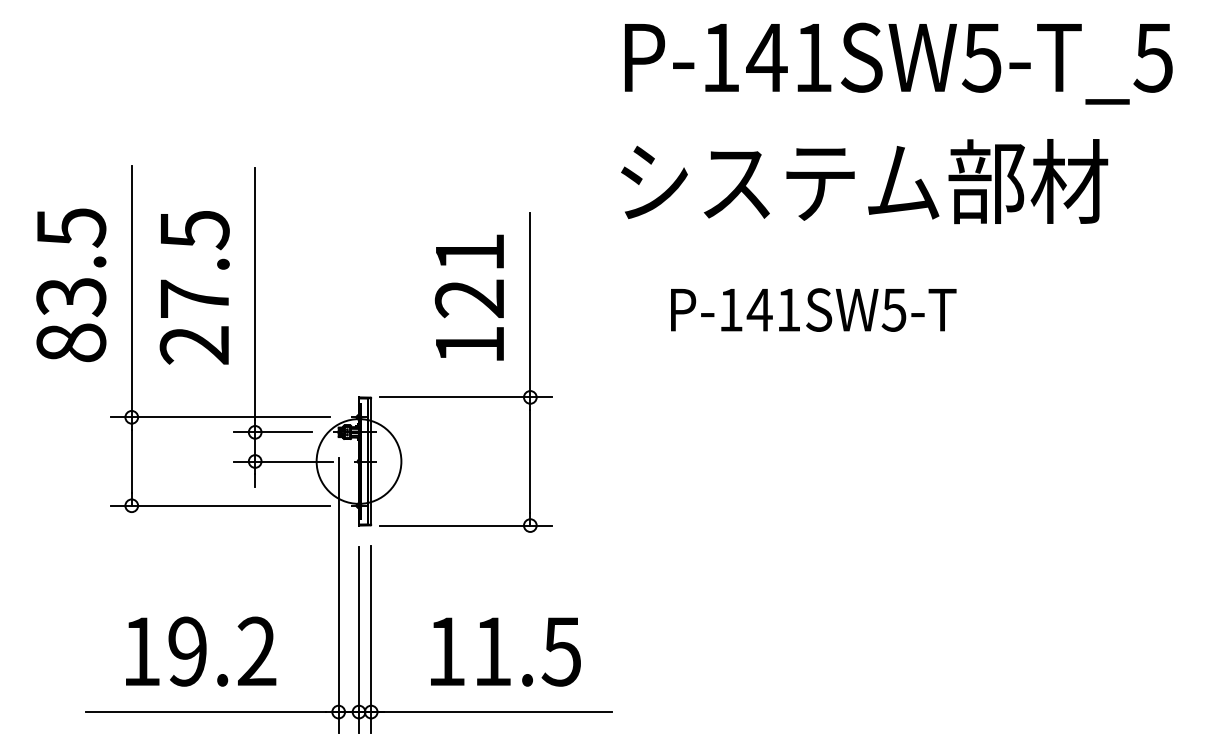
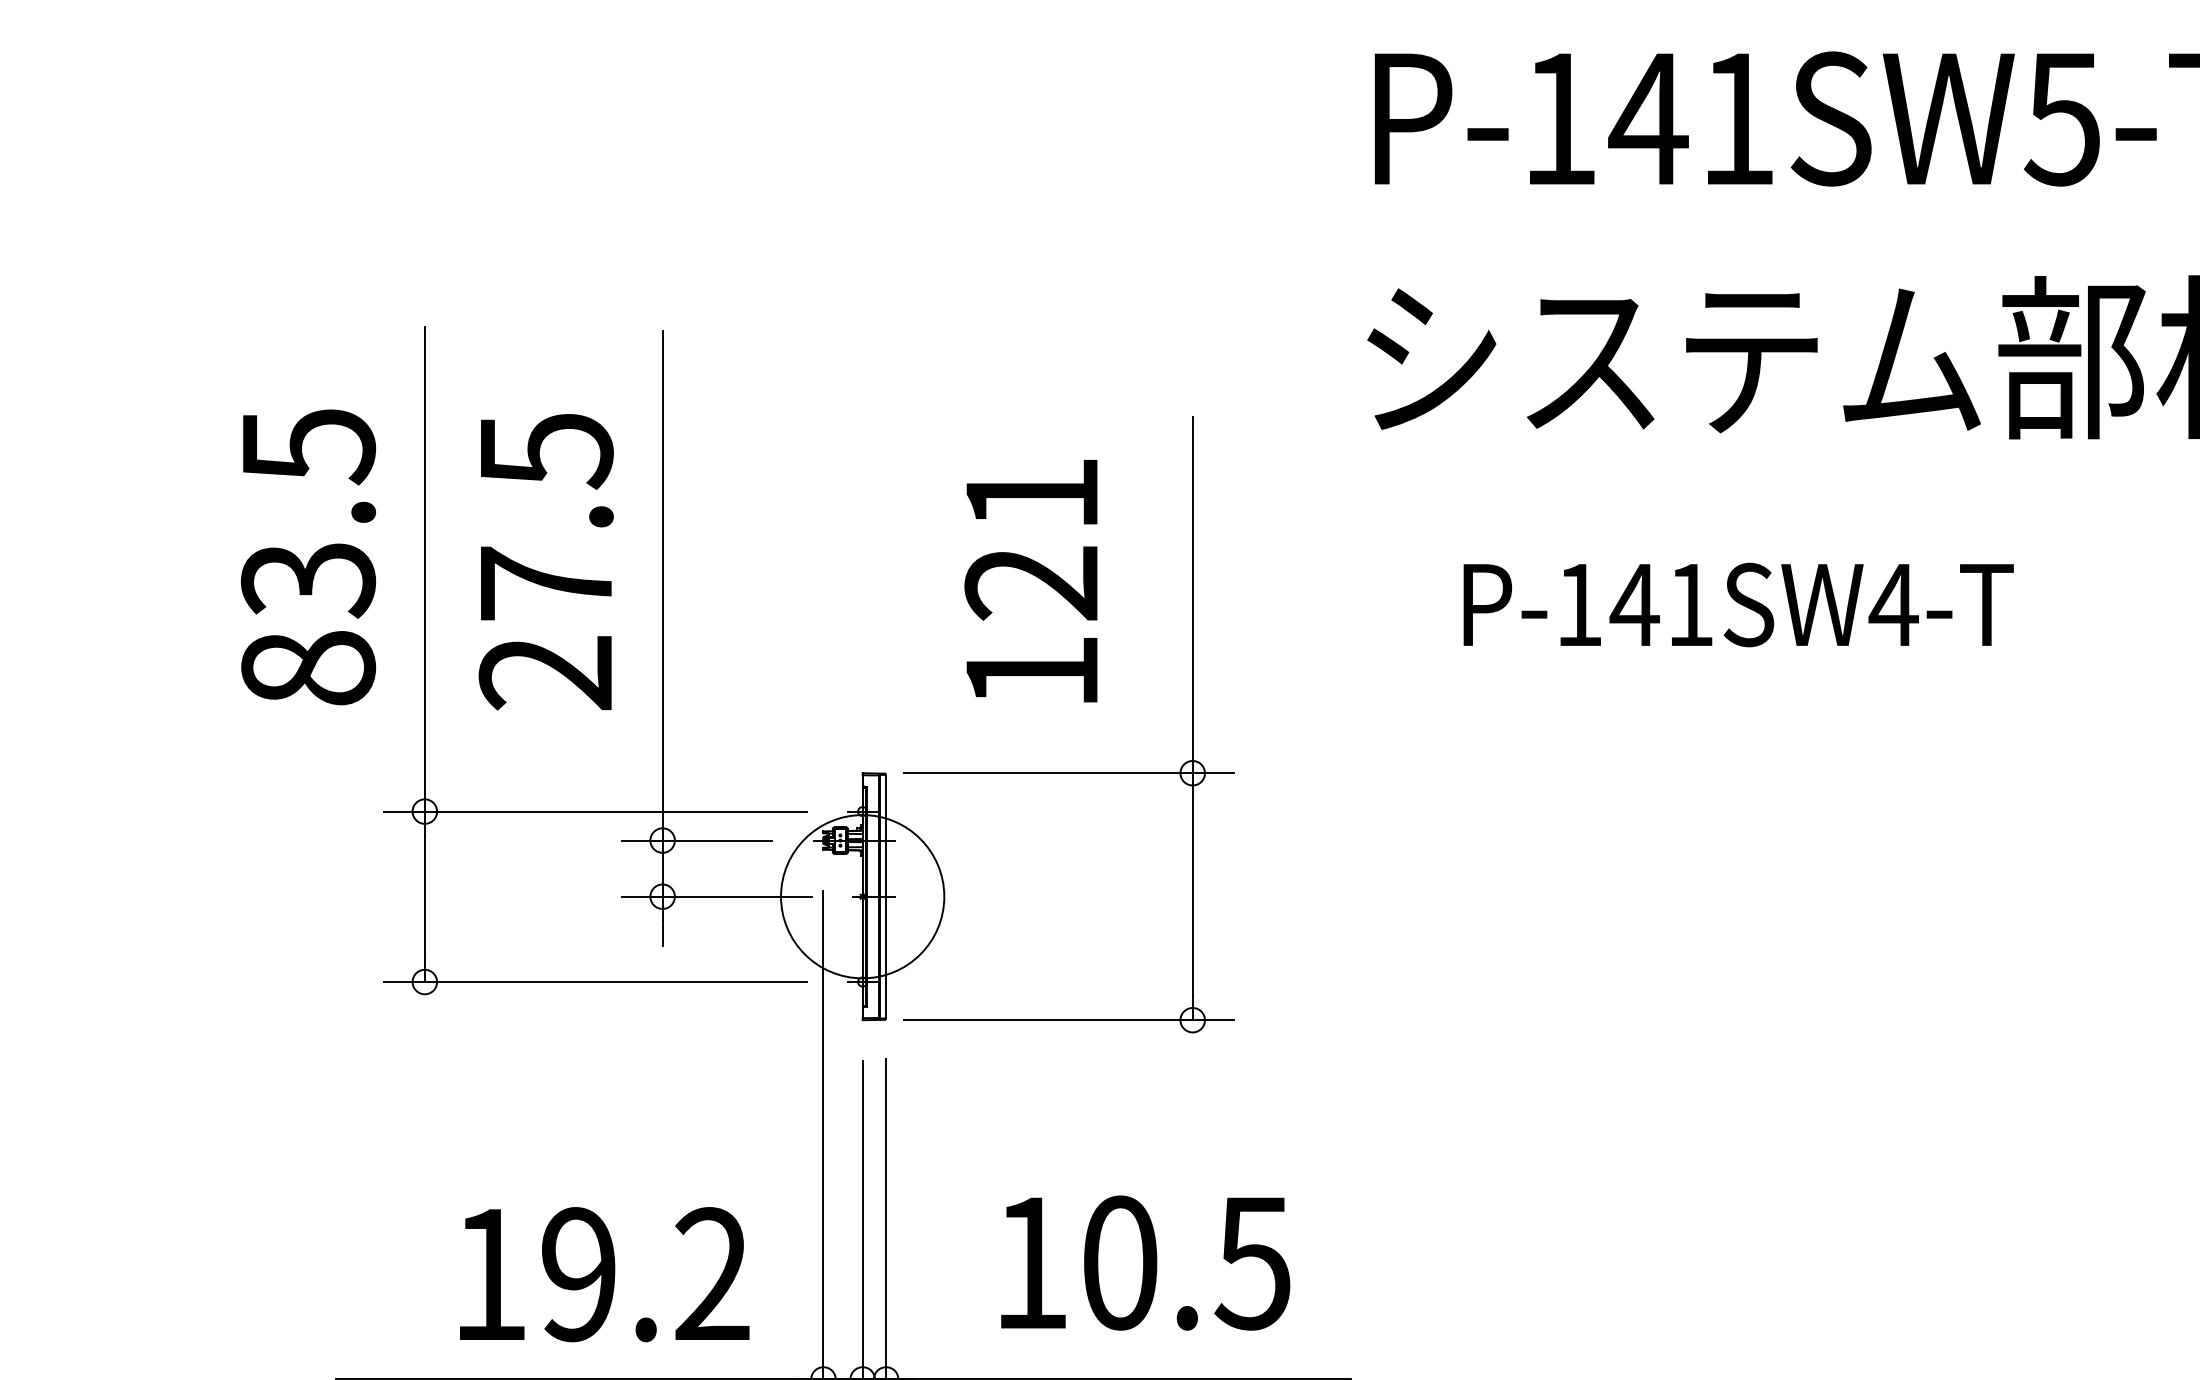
text: (468, 297) -> (1029, 580), moved
text: (894, 310) -> (1894, 605), P-141SW5-T -> P-141SW4-T
text: (201, 651) -> (605, 1274), moved
text: (492, 651) -> (1119, 1262), 11.5 -> 10.5

